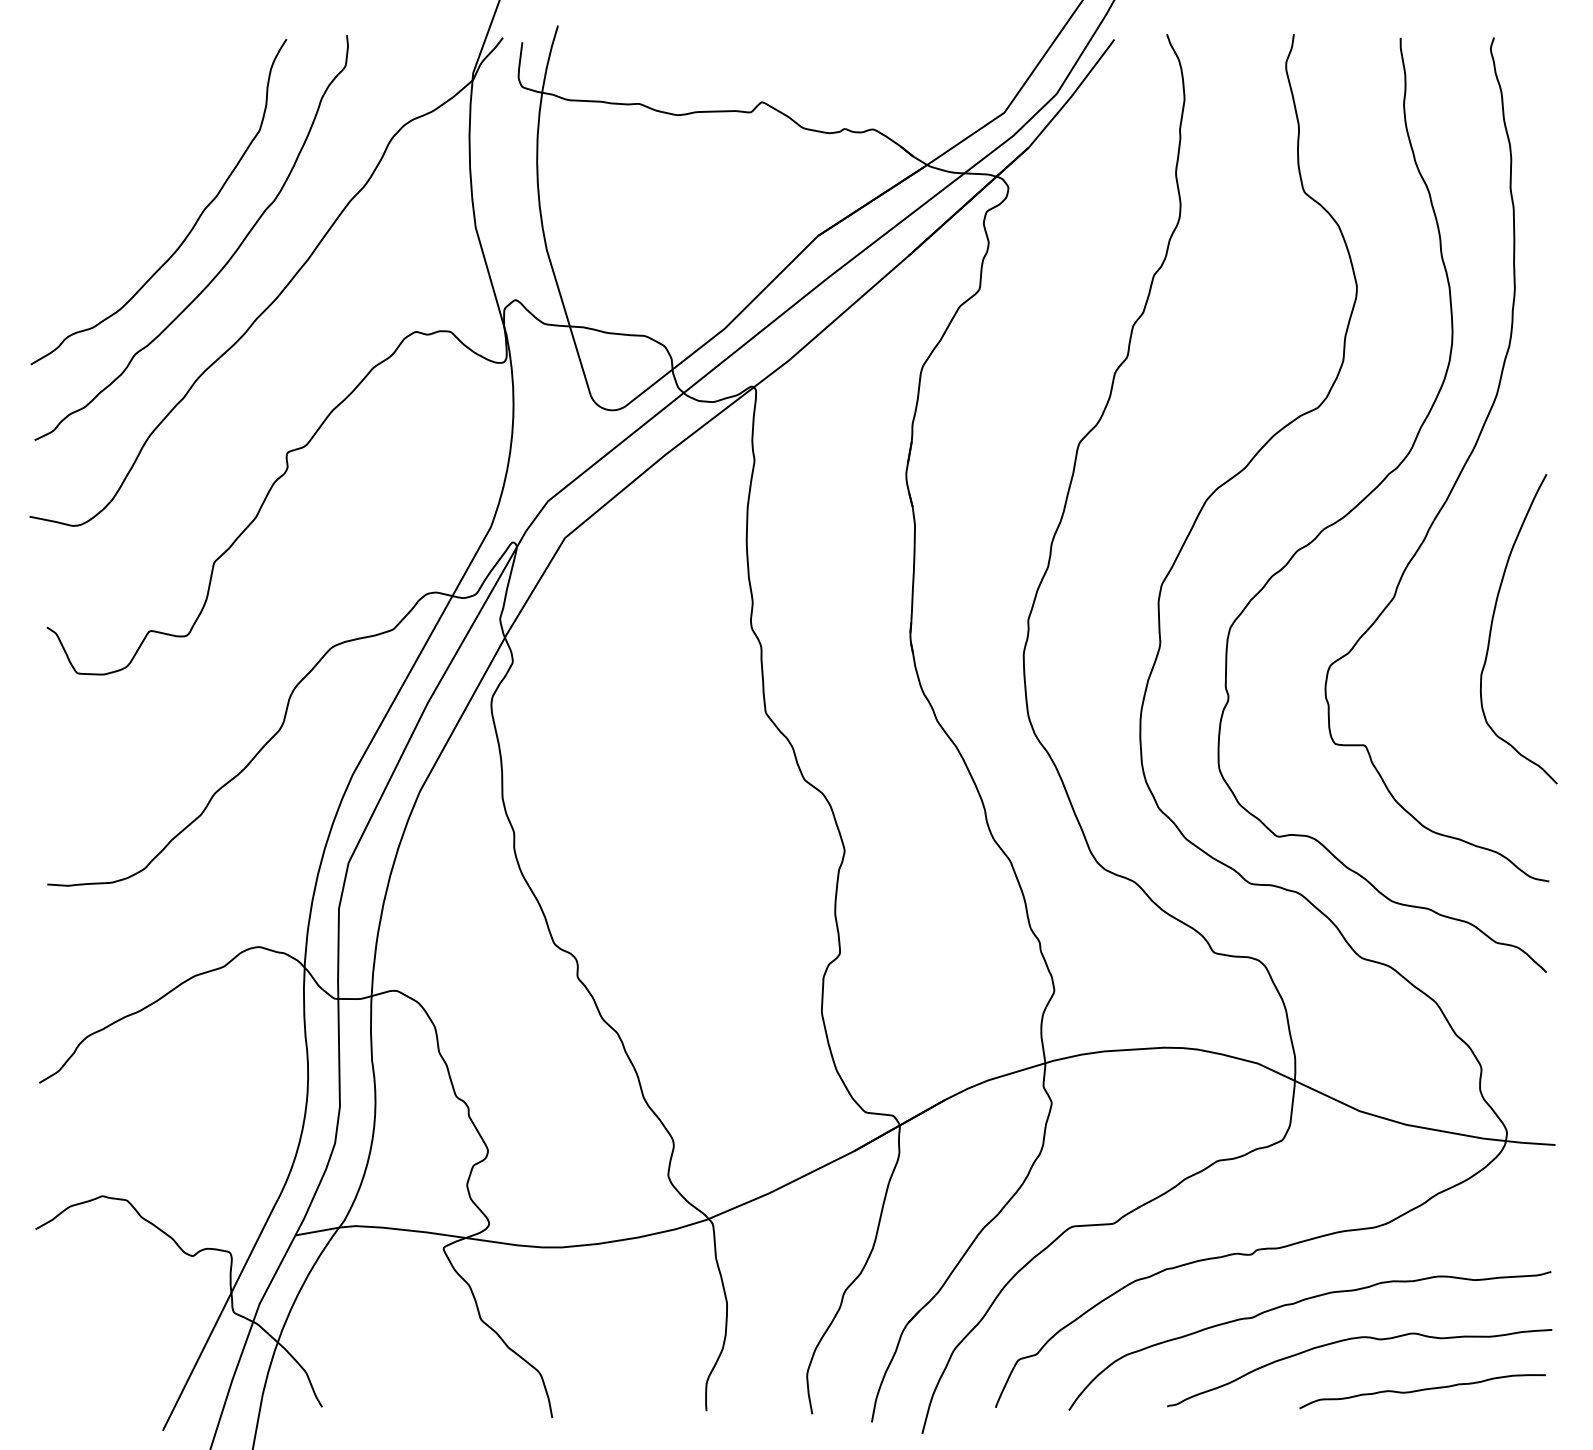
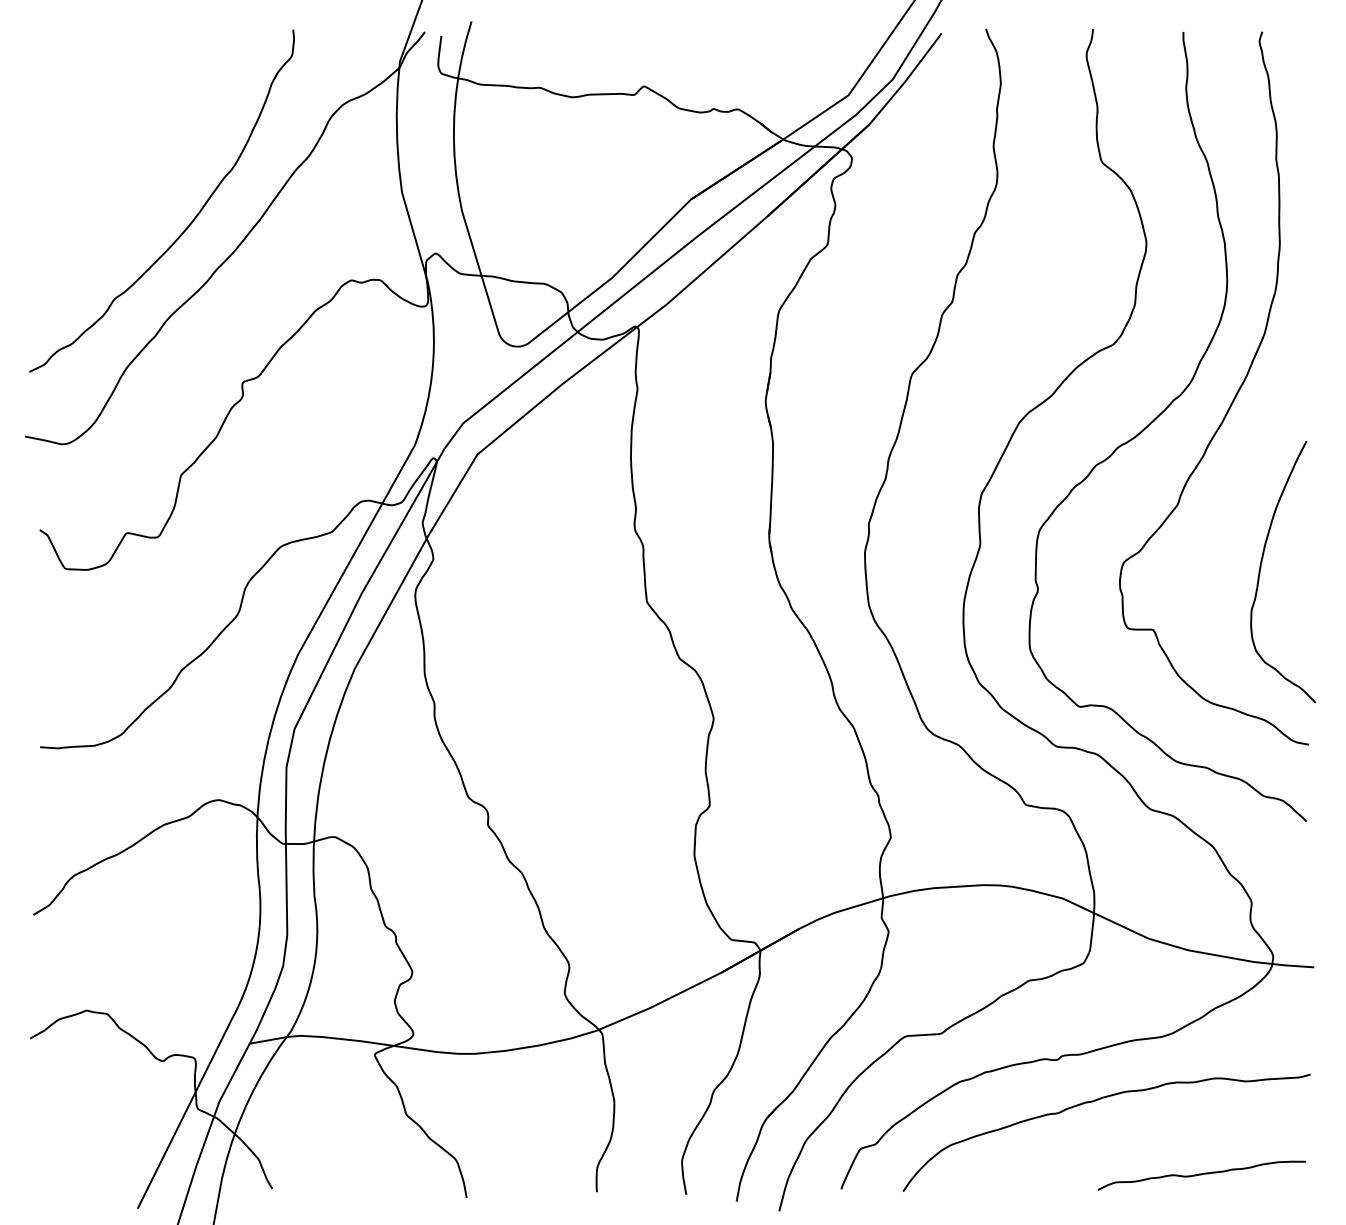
curve: (192, 226) -> (162, 191), removed
curve: (1492, 627) -> (1260, 570), moved
curve: (1354, 1339) -> (1144, 1131), removed

